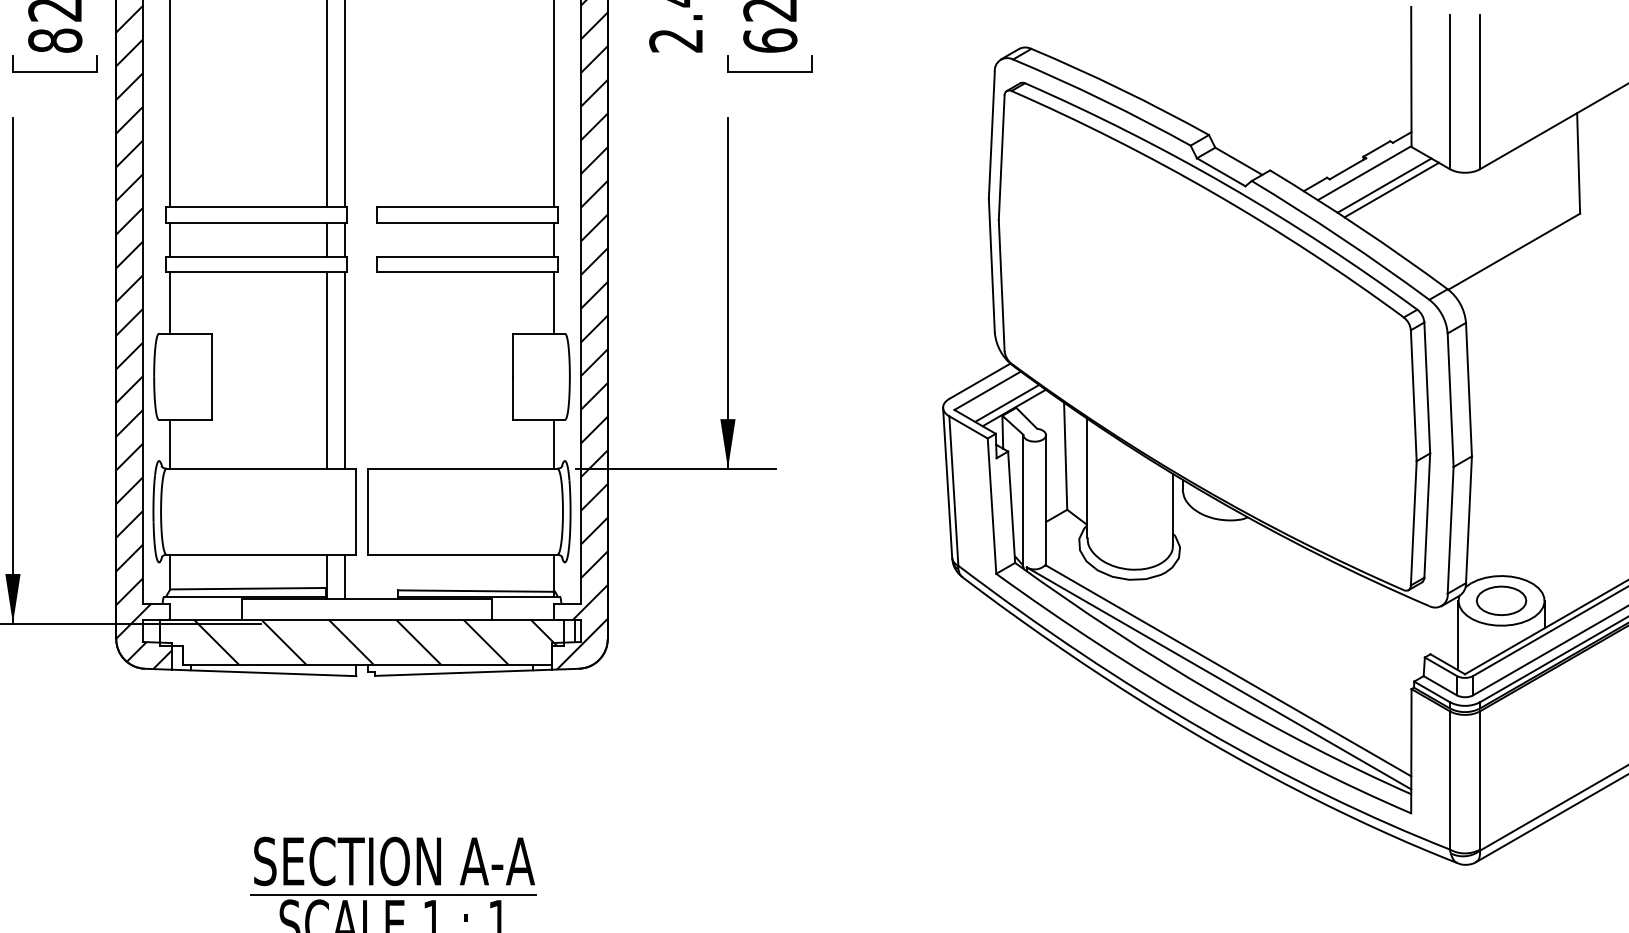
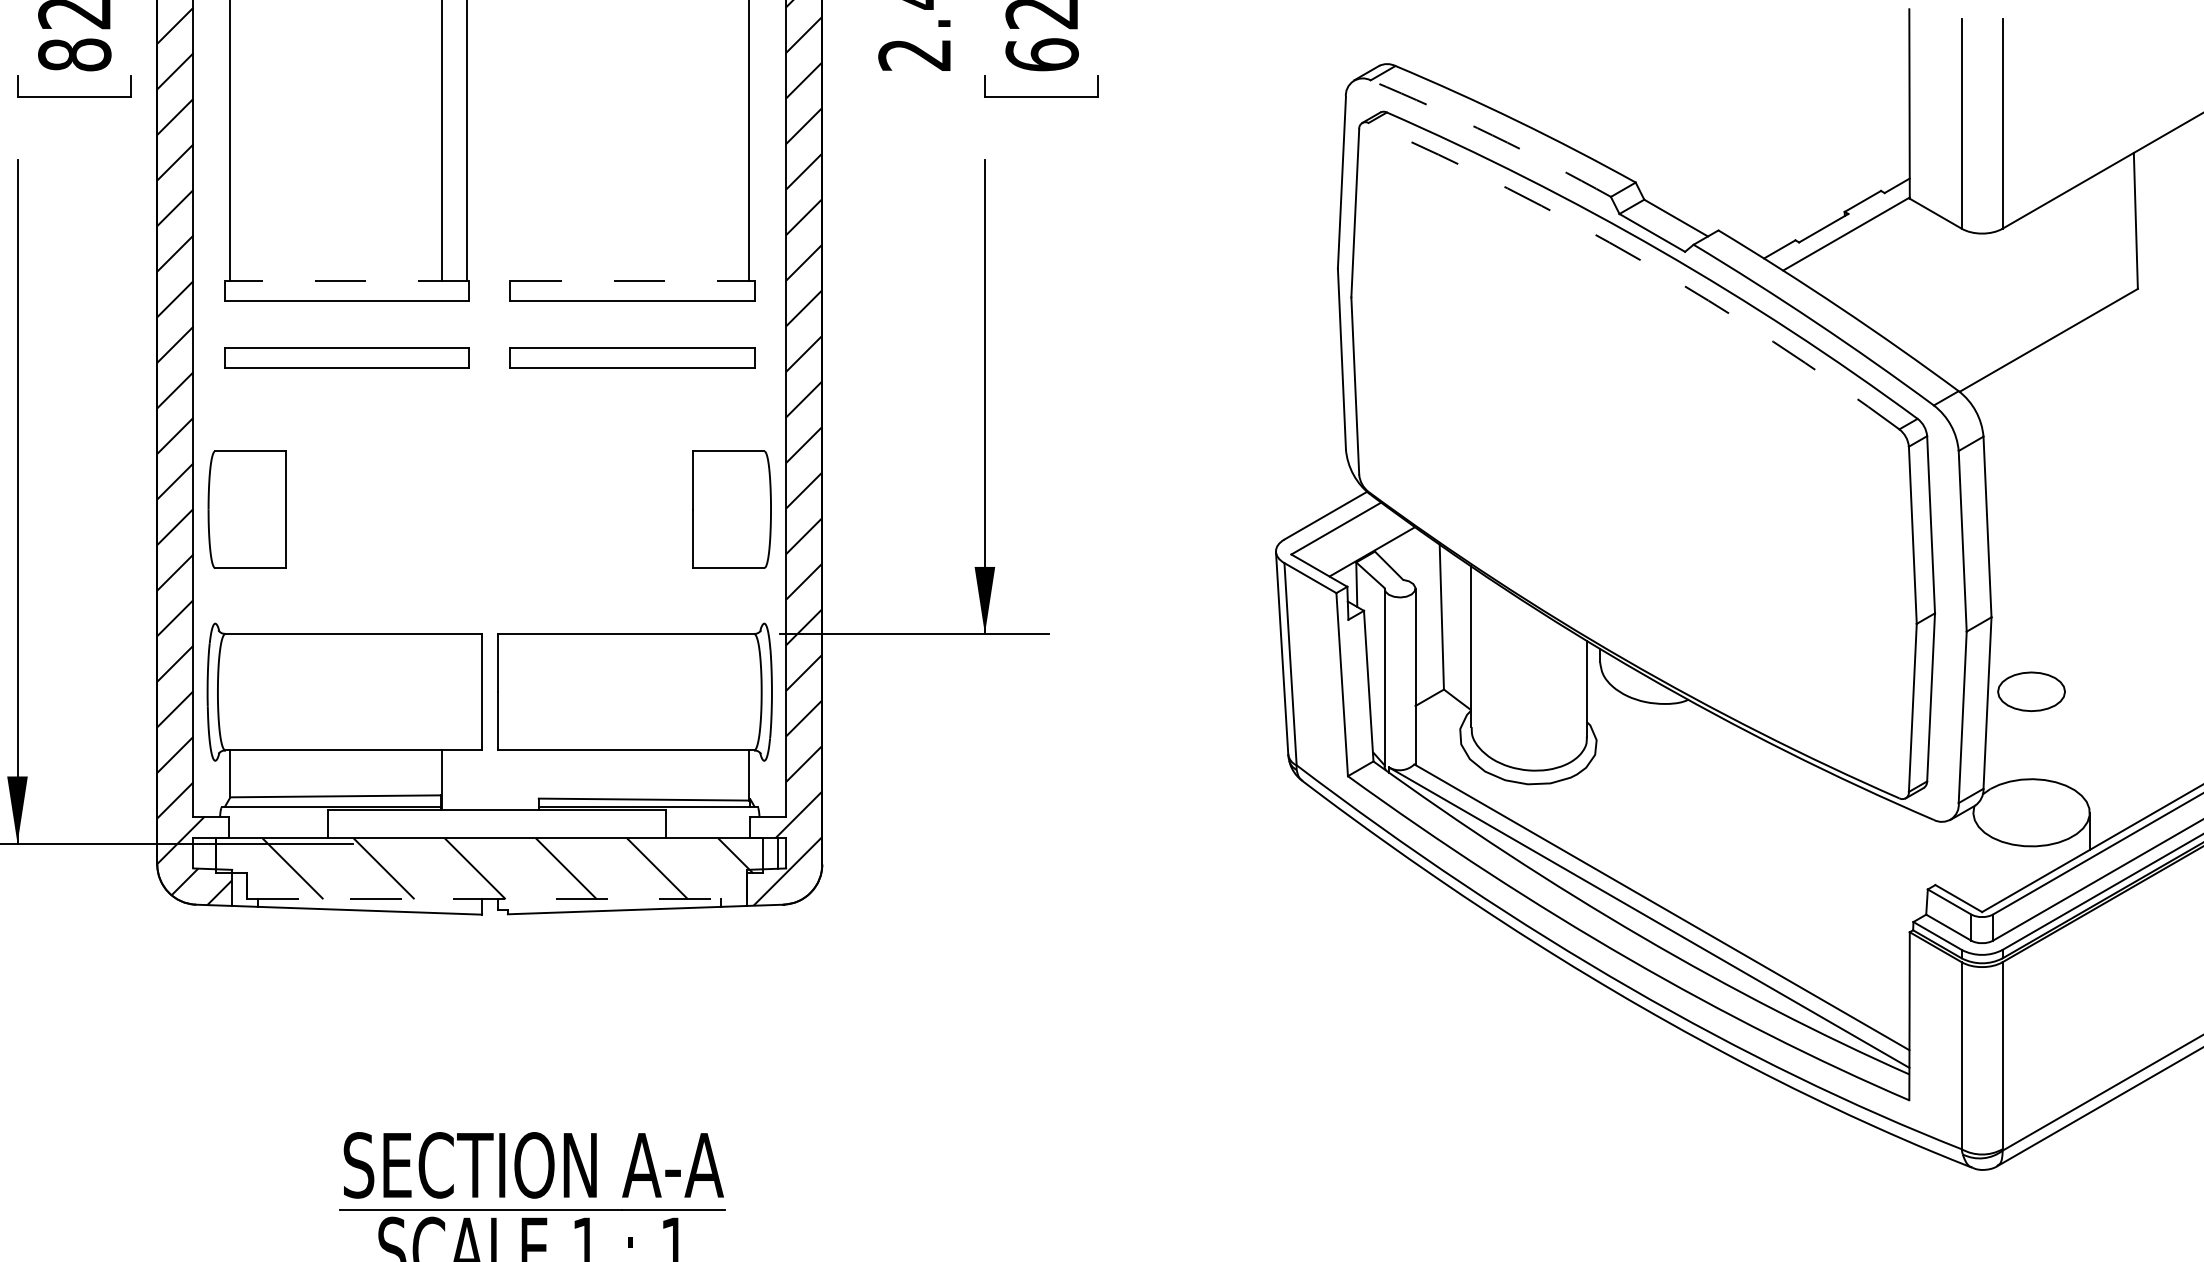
arc: (1103, 100) -> (1492, 135), solid -> dashed
line: (1383, 185) -> (1872, 250), removed
line: (1391, 189) -> (1882, 256), removed
arc: (1213, 193) -> (1642, 261), solid -> dashed
line: (256, 207) -> (346, 280), solid -> dashed
line: (468, 207) -> (633, 280), solid -> dashed
line: (170, 239) -> (230, 324), removed
line: (327, 239) -> (442, 324), removed
line: (344, 239) -> (466, 324), removed
line: (553, 239) -> (749, 324), removed
line: (170, 302) -> (230, 409), removed
line: (553, 302) -> (749, 409), removed
line: (327, 370) -> (442, 500), removed
line: (344, 370) -> (466, 500), removed
line: (1007, 403) -> (1362, 545), removed
line: (170, 443) -> (230, 600), removed
line: (553, 443) -> (749, 600), removed
line: (344, 576) -> (466, 780), removed
part: (1501, 600) -> (2031, 691), moved
line: (1458, 635) -> (1973, 859), removed
line: (367, 664) -> (497, 899), solid -> dashed

